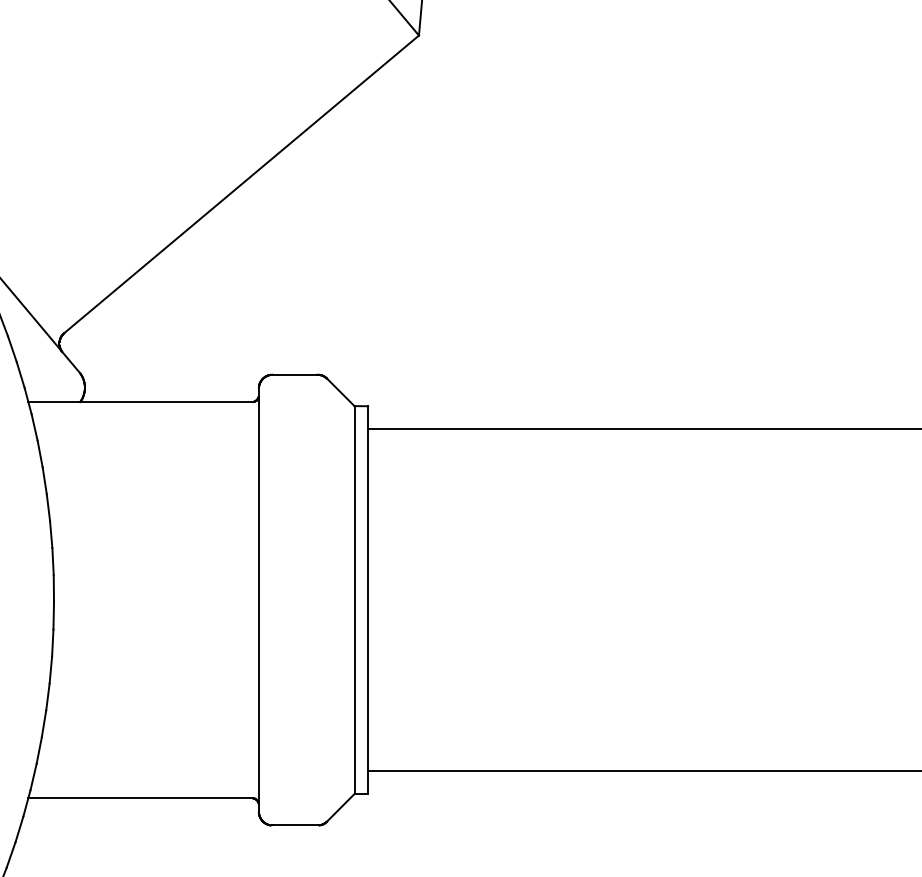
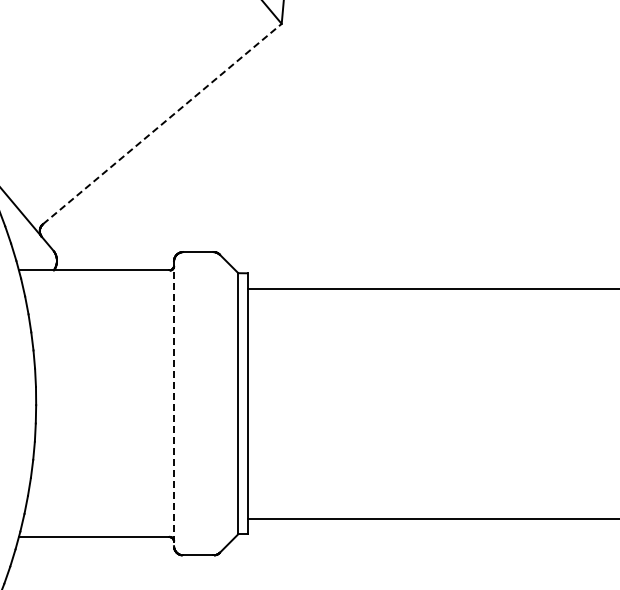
line: (241, 185) -> (162, 124), solid -> dashed
line: (259, 601) -> (174, 404), solid -> dashed

